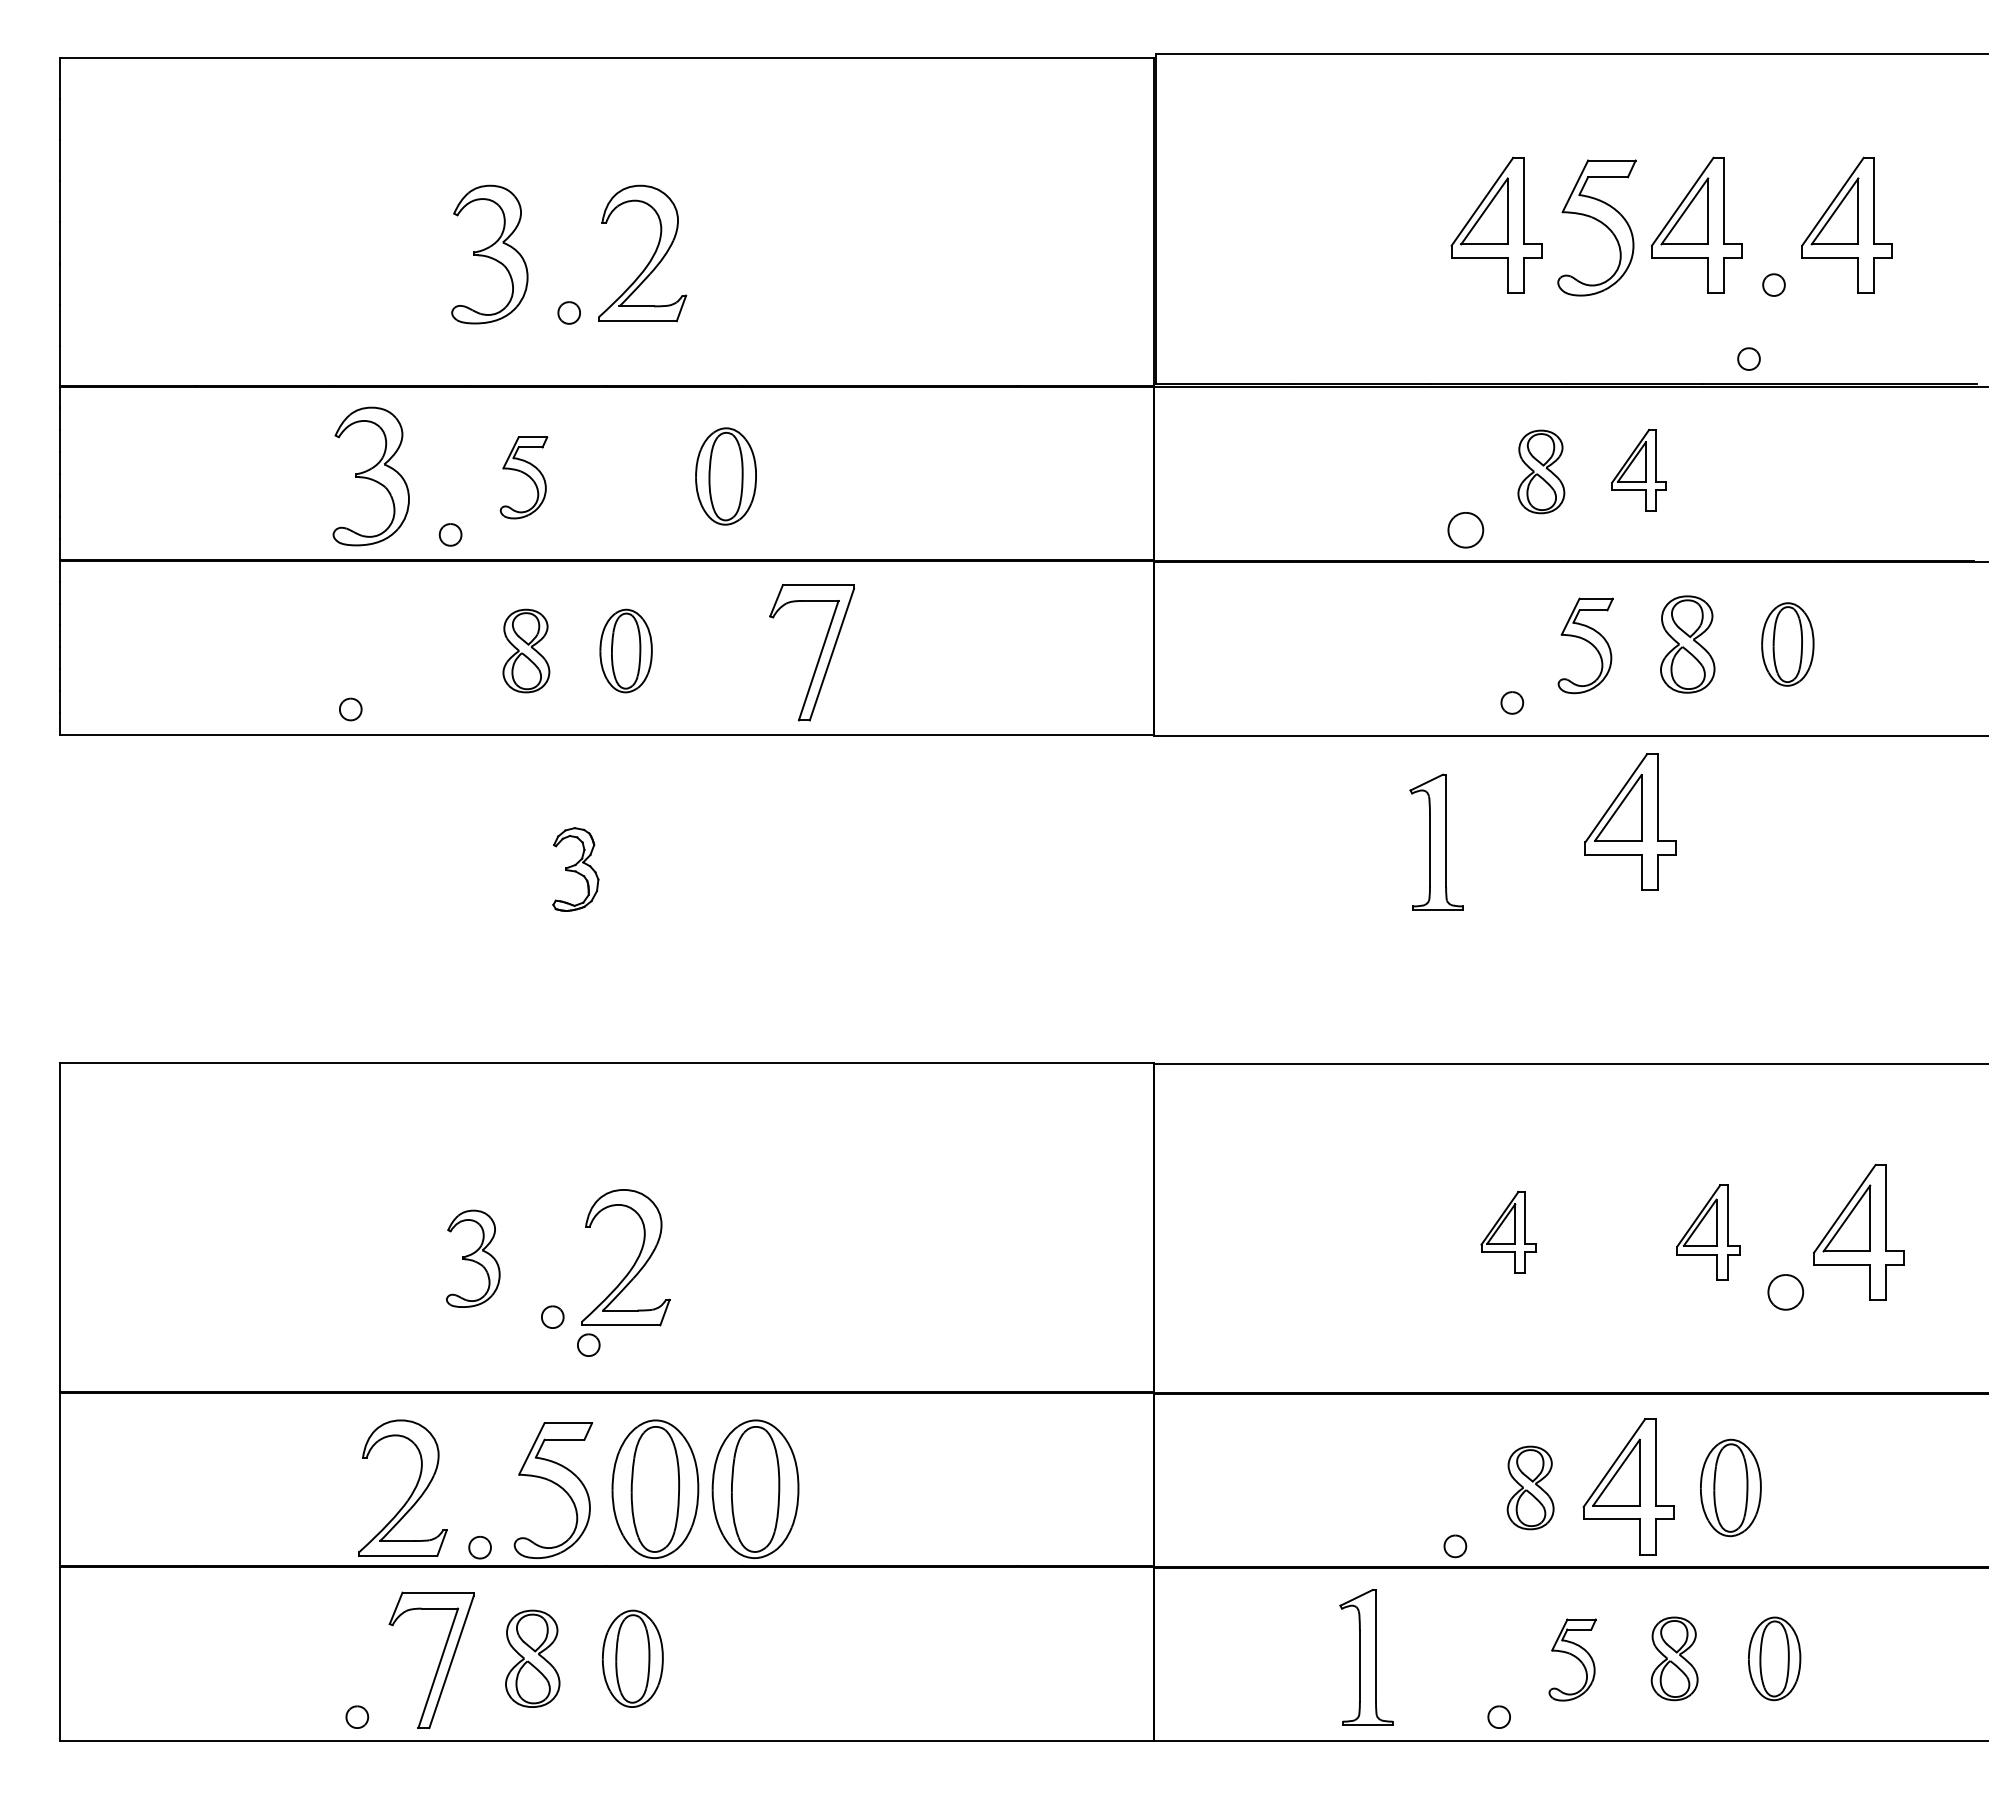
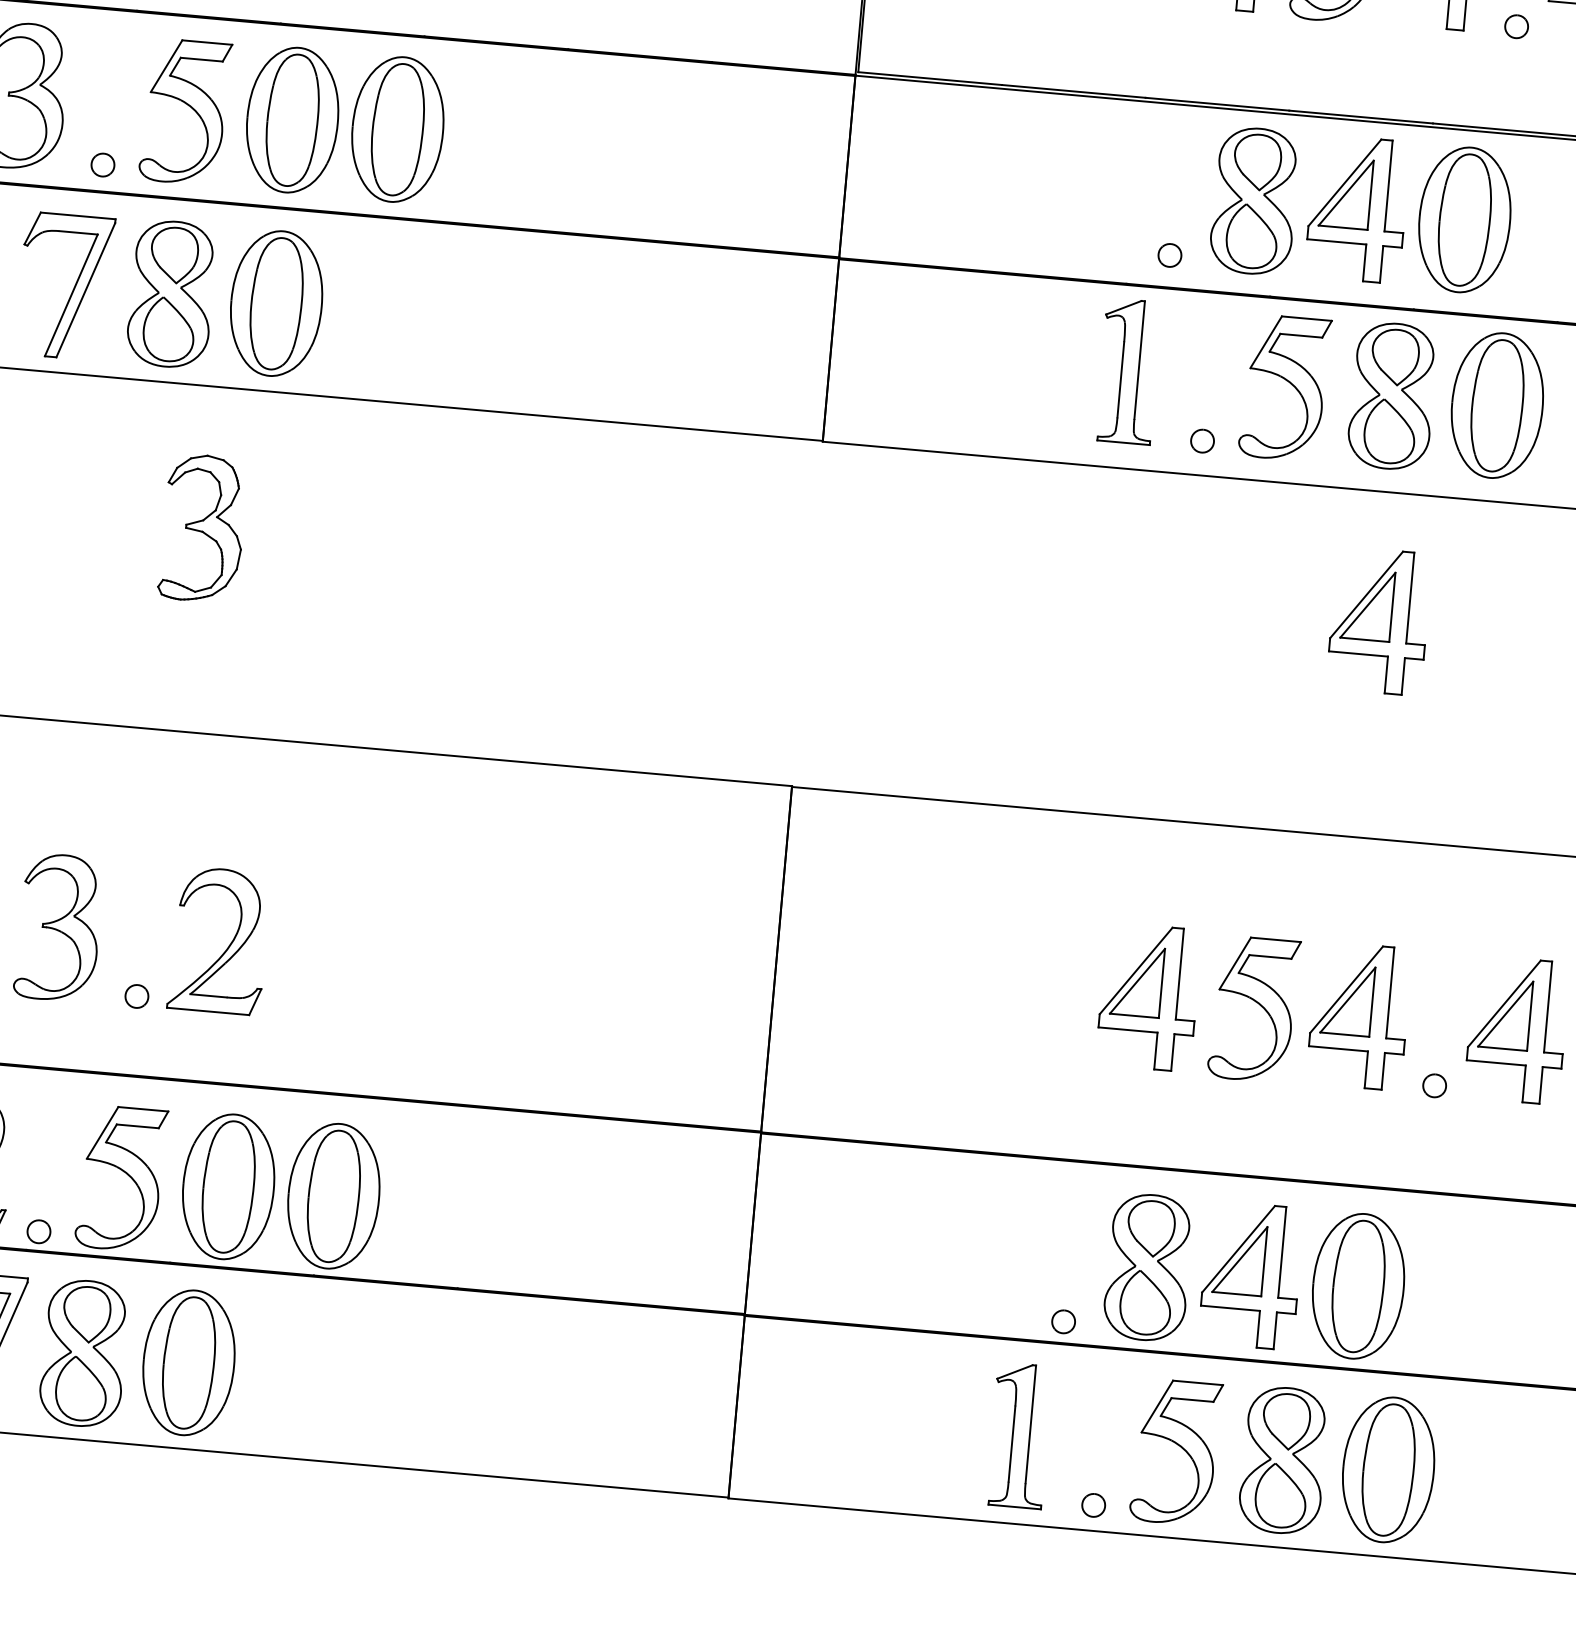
part: (1748, 358) -> (1482, 101), removed
part: (1638, 470) -> (1356, 208), size x1.67
part: (1541, 471) -> (1254, 200), size x1.67
part: (1741, 471) -> (1465, 219), added
part: (625, 476) -> (292, 120), added
part: (725, 476) -> (397, 129), size x1.43
part: (523, 477) -> (184, 111), size x1.67
part: (1465, 530) -> (1169, 255), size x0.62
part: (1687, 644) -> (1392, 396), size x1.43
part: (1787, 644) -> (1497, 405), size x1.67
part: (1585, 645) -> (1284, 387), size x1.43
part: (526, 650) -> (171, 293), size x1.67
part: (625, 650) -> (275, 302), size x1.67
part: (819, 654) -> (72, 289), moved
part: (1630, 821) -> (1379, 620), moved
part: (1436, 841) -> (1128, 370), moved
part: (575, 869) -> (202, 528), size x1.67
part: (1508, 1232) -> (1148, 997), size x1.67
part: (1708, 1232) -> (1358, 1015), size x1.43
part: (1608, 1234) -> (1253, 1008), added
part: (472, 1258) -> (58, 927), size x1.43
part: (1785, 1291) -> (1434, 1085), size x0.62
part: (588, 1344) -> (171, 1028), removed
part: (1530, 1487) -> (1148, 1267), size x1.67
part: (1730, 1487) -> (1358, 1285), size x1.43
part: (1366, 1657) -> (1019, 1435), moved
part: (532, 1658) -> (83, 1353), size x1.43
part: (632, 1658) -> (188, 1362), size x1.43
part: (1674, 1658) -> (1283, 1460), size x1.67
part: (1774, 1658) -> (1388, 1469), size x1.67
part: (1572, 1659) -> (1176, 1451), size x1.67

